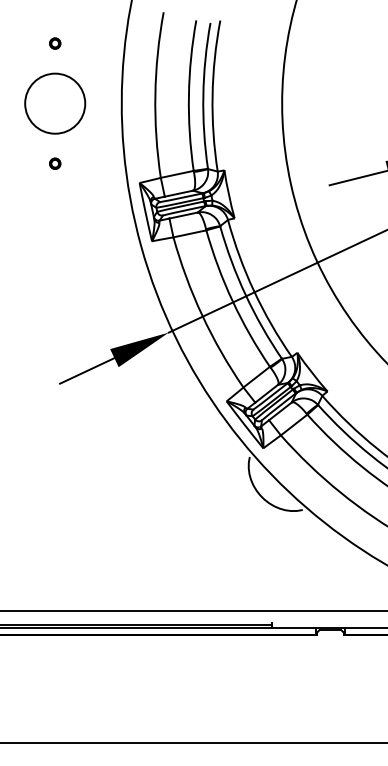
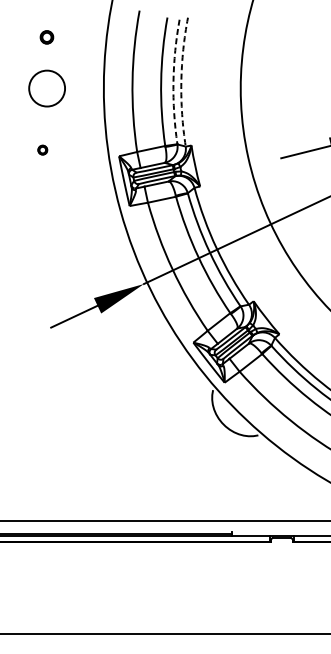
part: (55, 43) -> (47, 37), size x1.4
arc: (203, 95) -> (173, 81), solid -> dashed
arc: (212, 95) -> (181, 81), solid -> dashed
circle: (55, 103) -> (47, 88), size x0.7
part: (55, 163) -> (43, 149), moved

